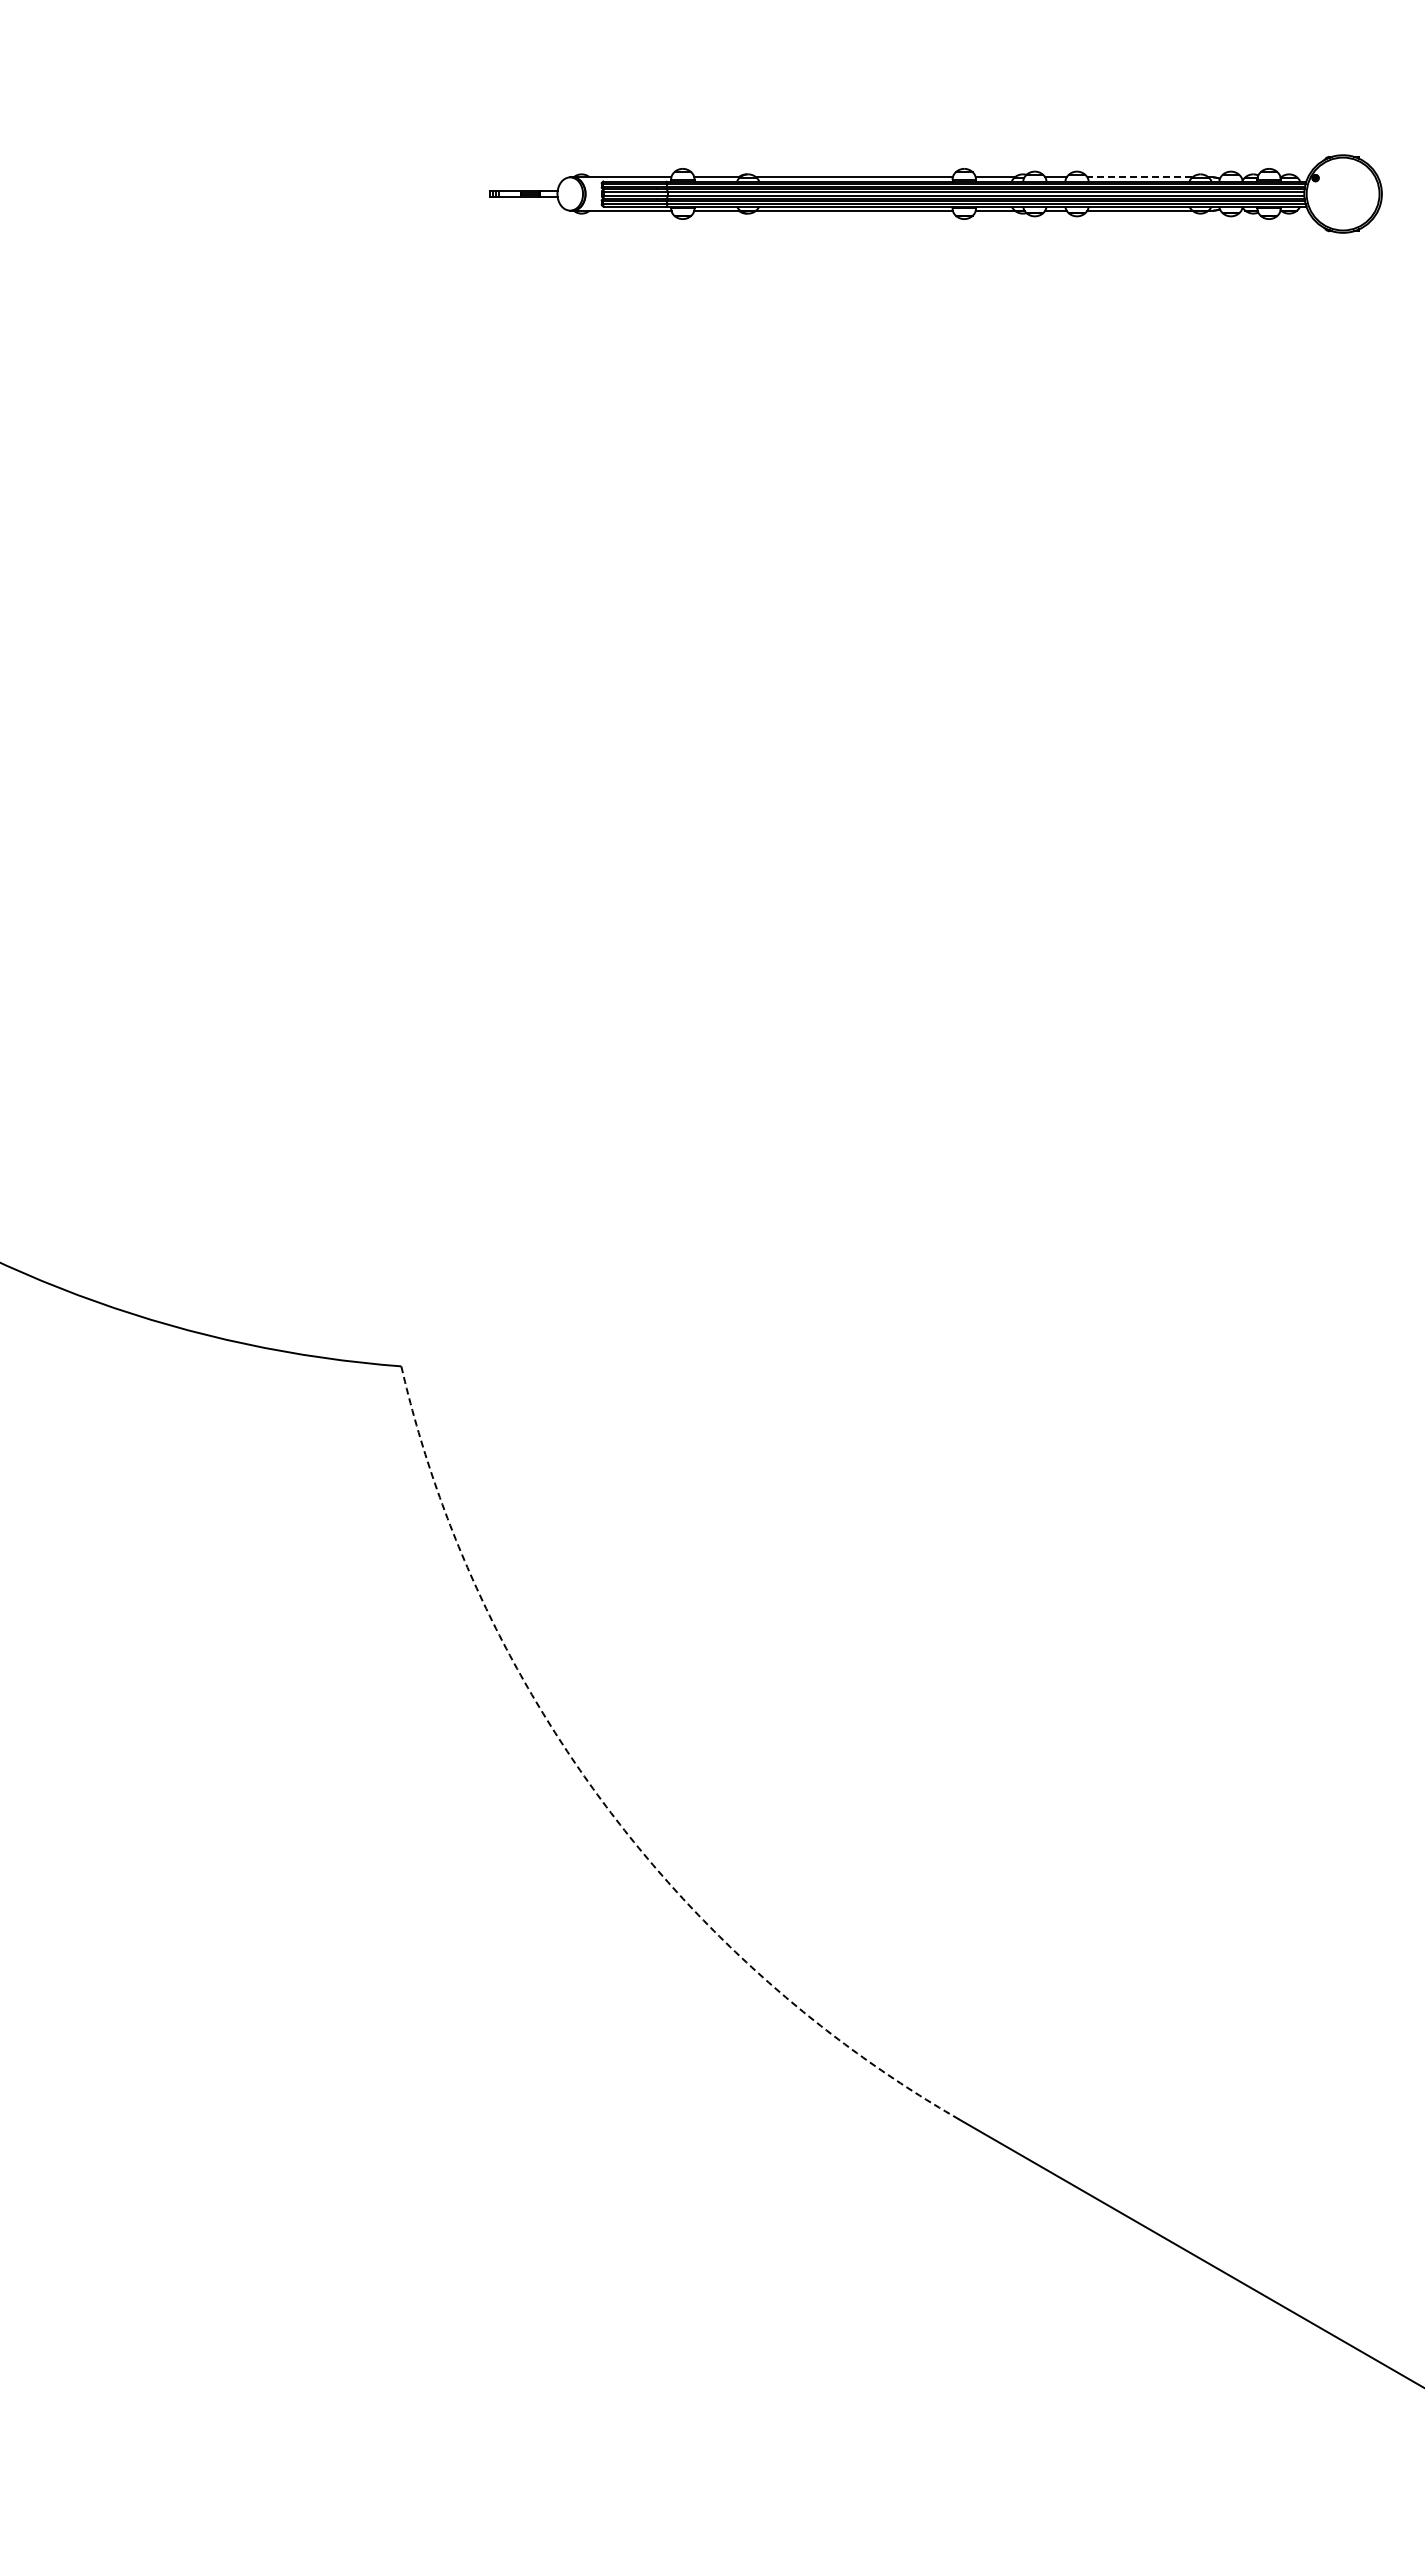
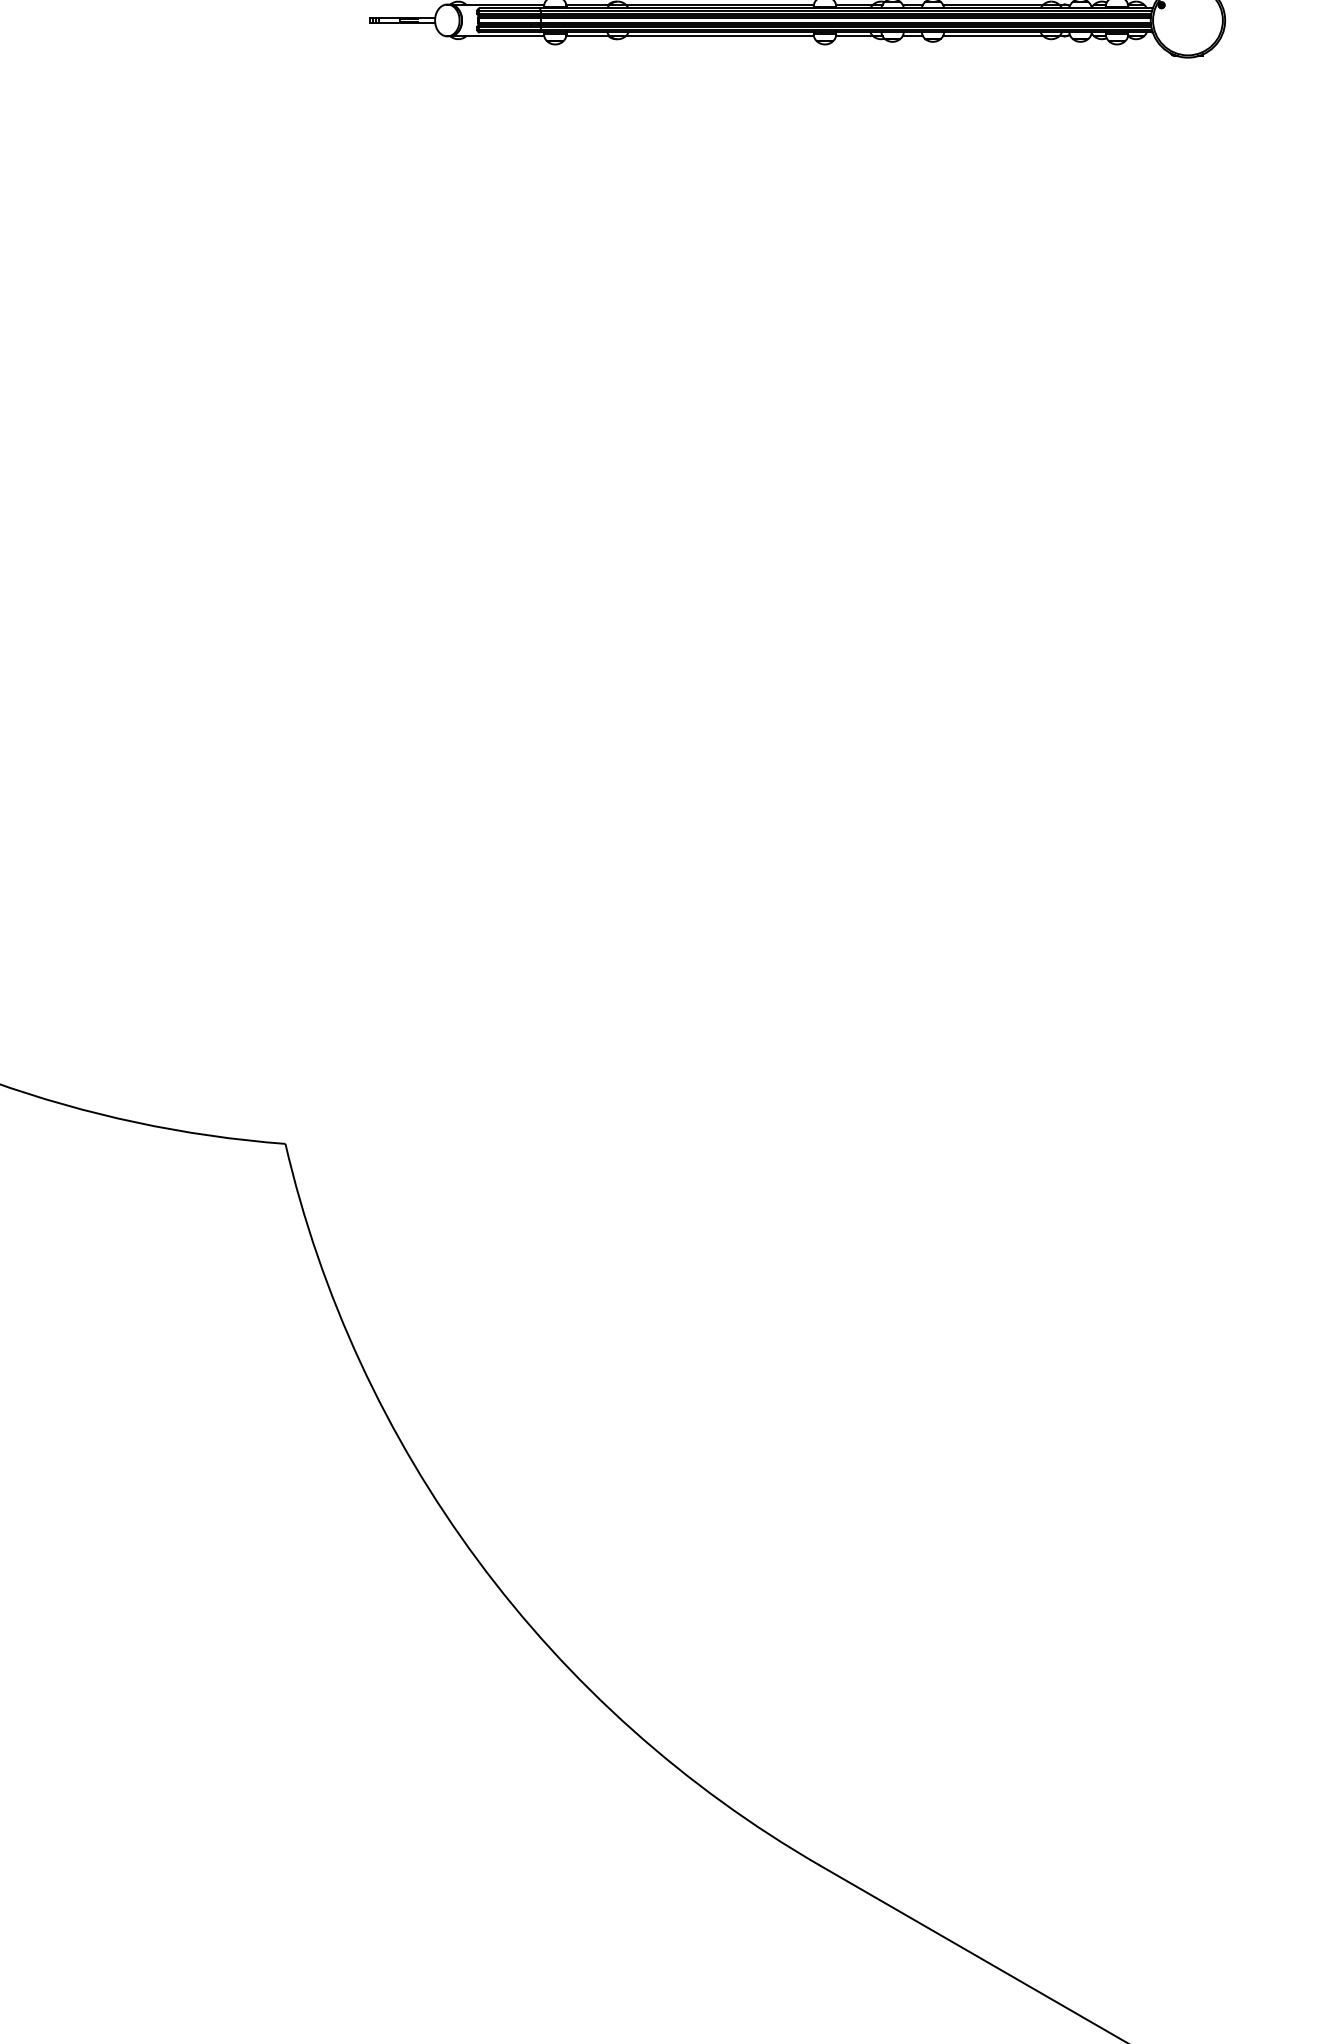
line: (1139, 177) -> (992, 4), dashed -> solid
arc: (601, 1800) -> (477, 1559), dashed -> solid

